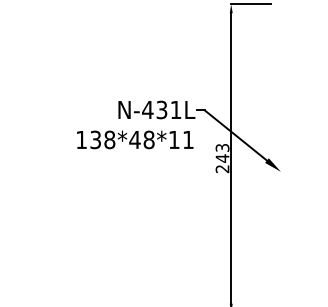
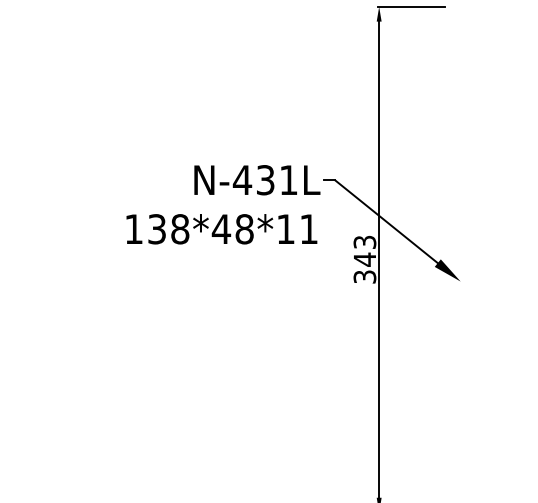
text: (222, 168) -> (364, 276), 243 -> 343

